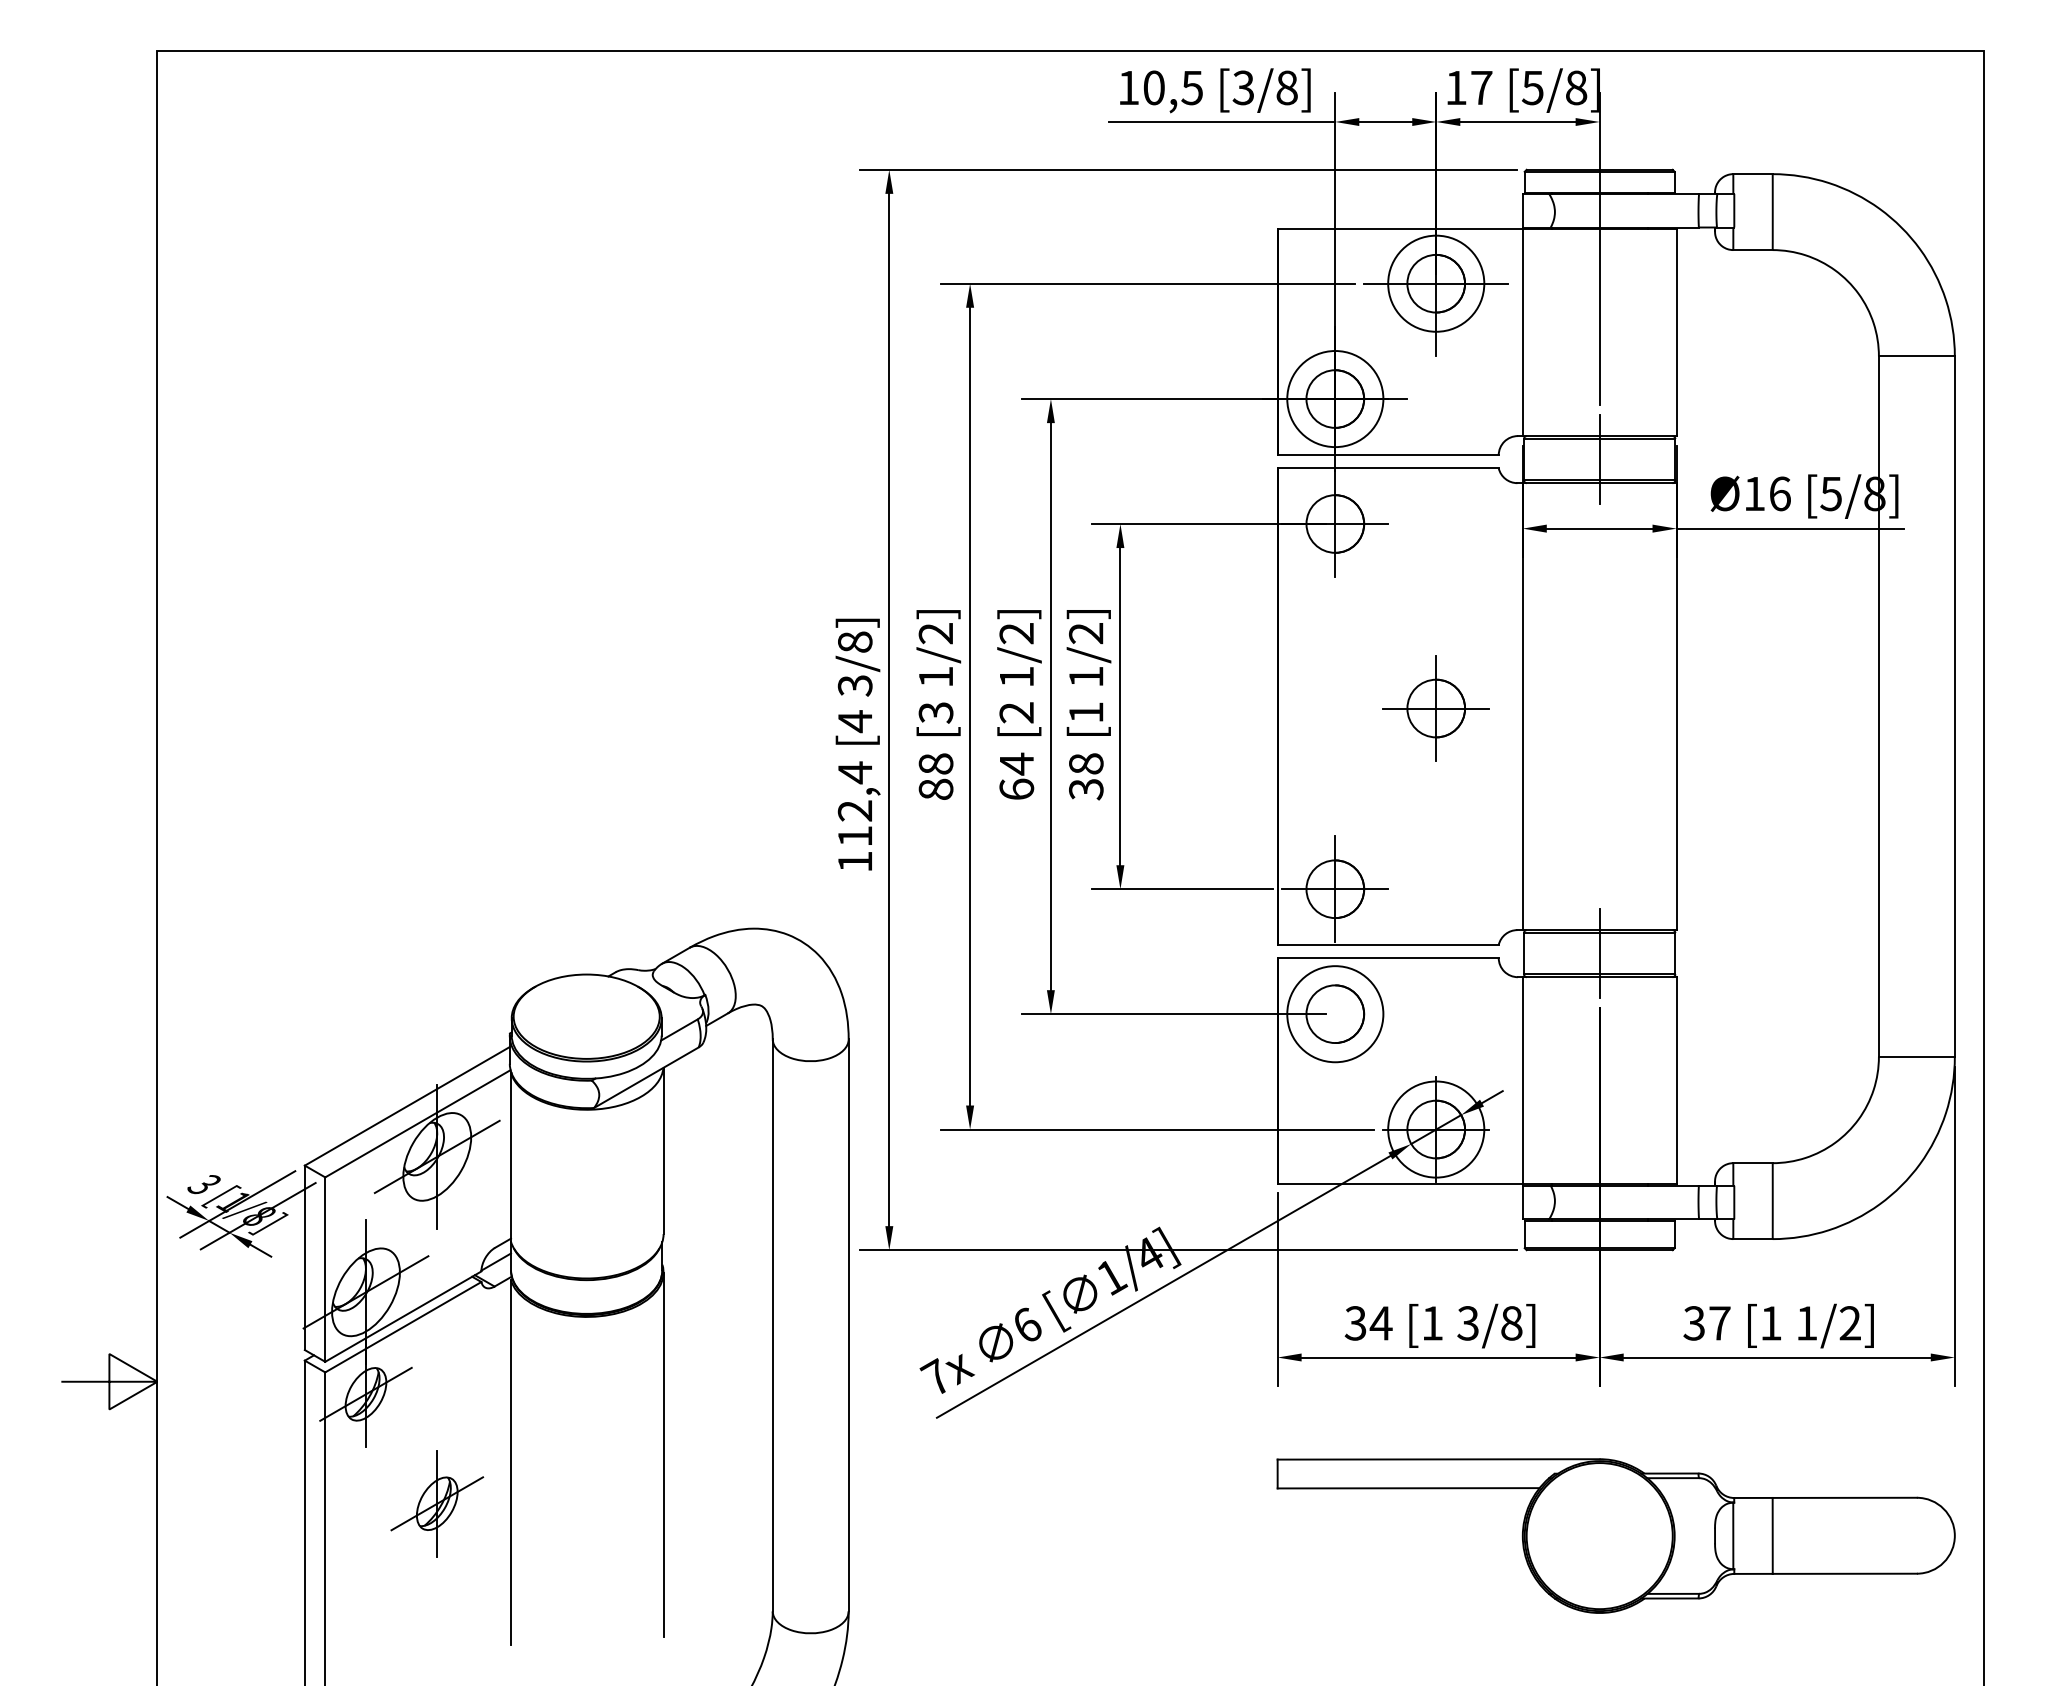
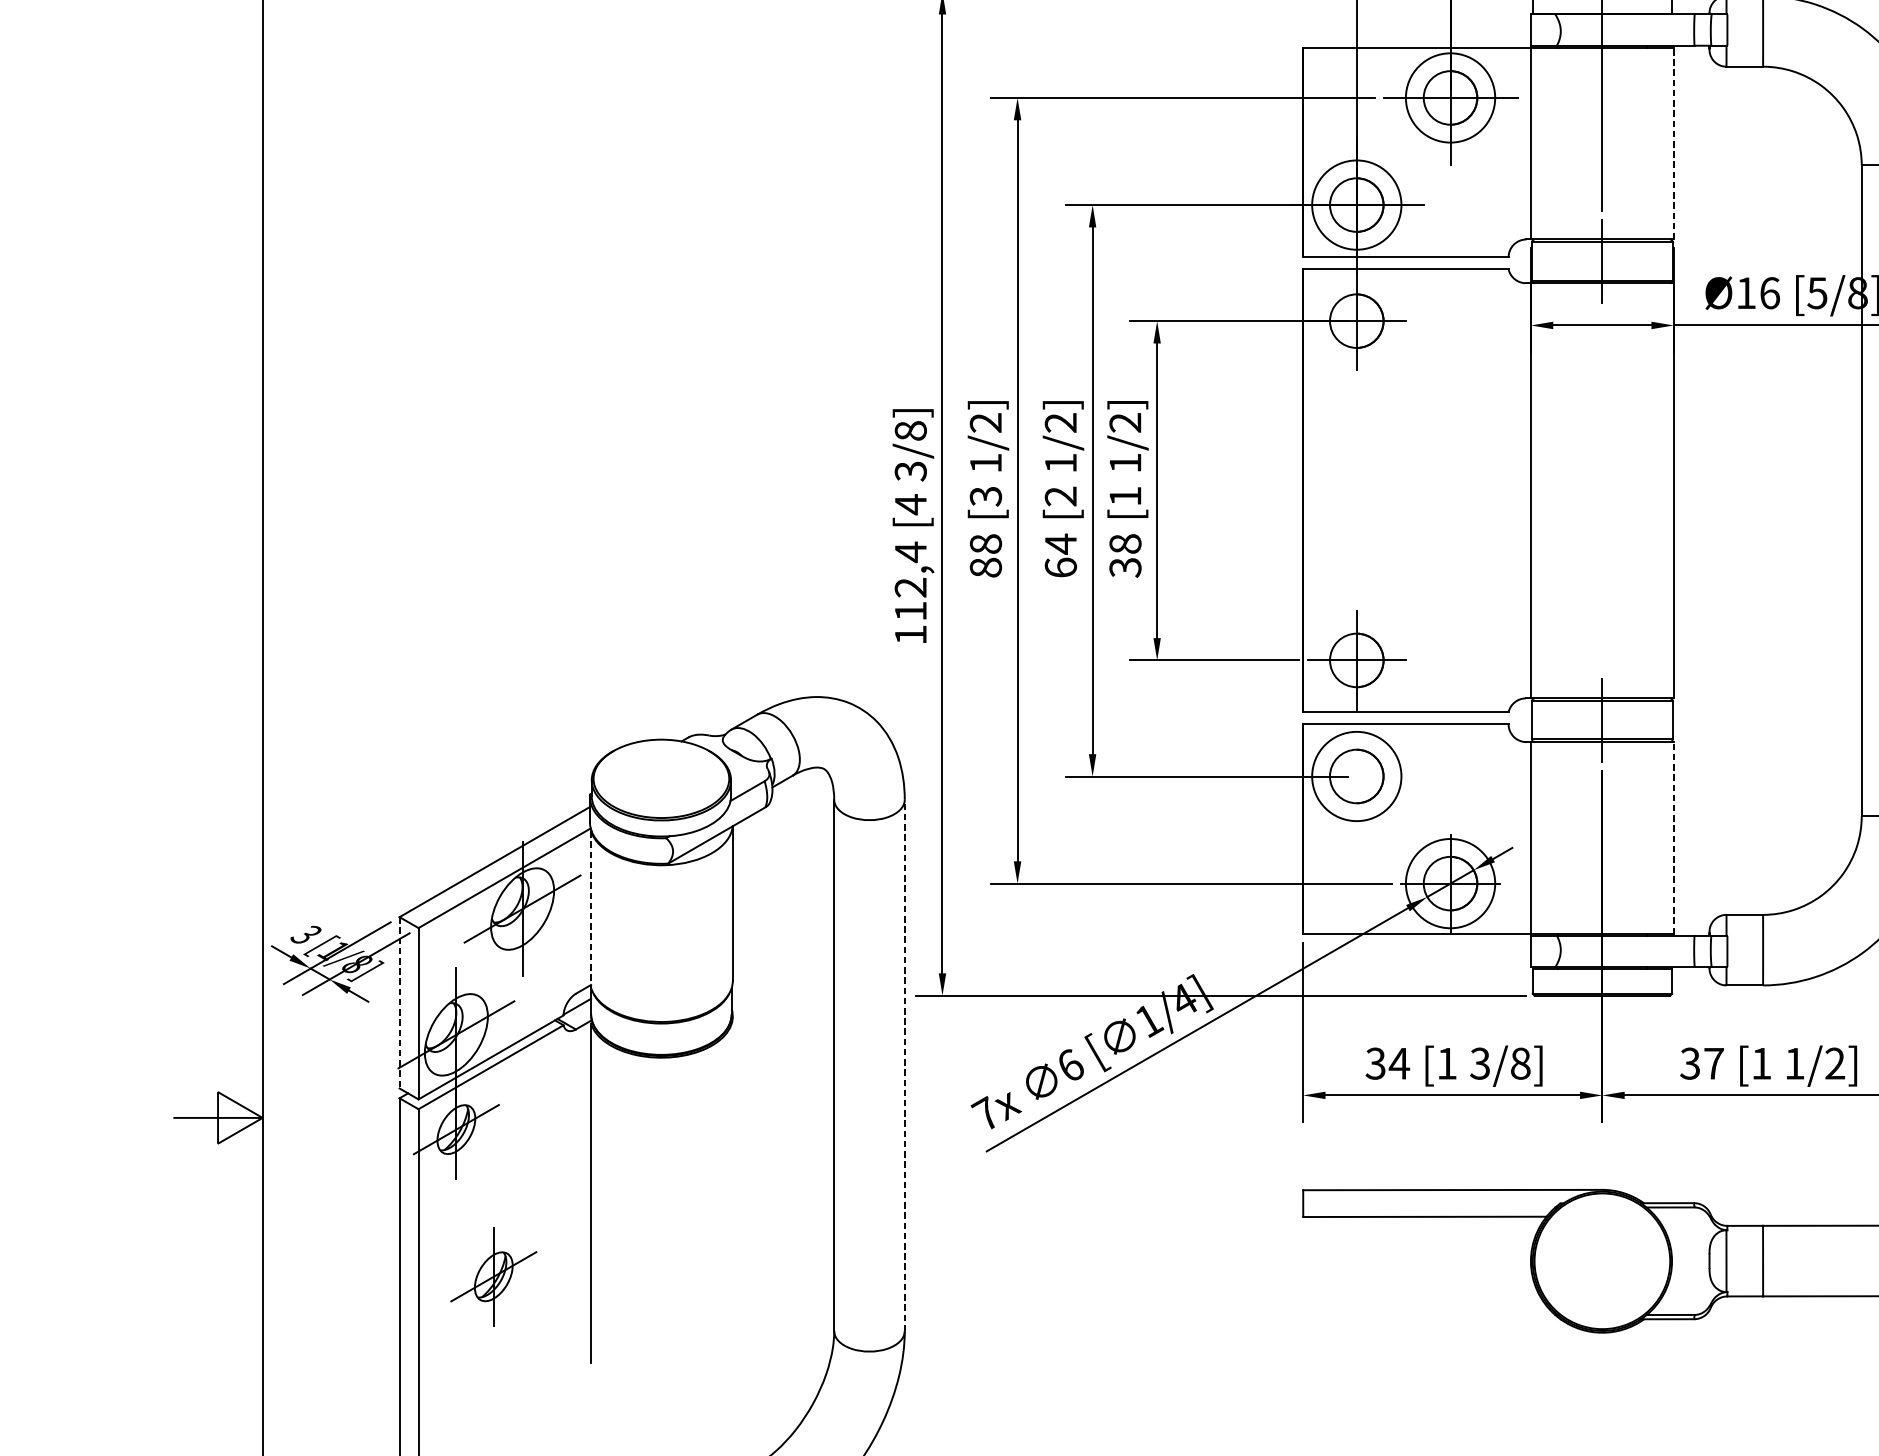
line: (1676, 332) -> (1673, 143), solid -> dashed
part: (1435, 708) -> (1449, 492), removed
line: (1676, 1080) -> (1673, 838), solid -> dashed
line: (511, 1158) -> (591, 910), solid -> dashed
line: (304, 1258) -> (399, 1003), solid -> dashed
line: (848, 1324) -> (904, 1064), solid -> dashed
line: (663, 1454) -> (732, 1185), removed
part: (437, 1503) -> (494, 1276), moved

